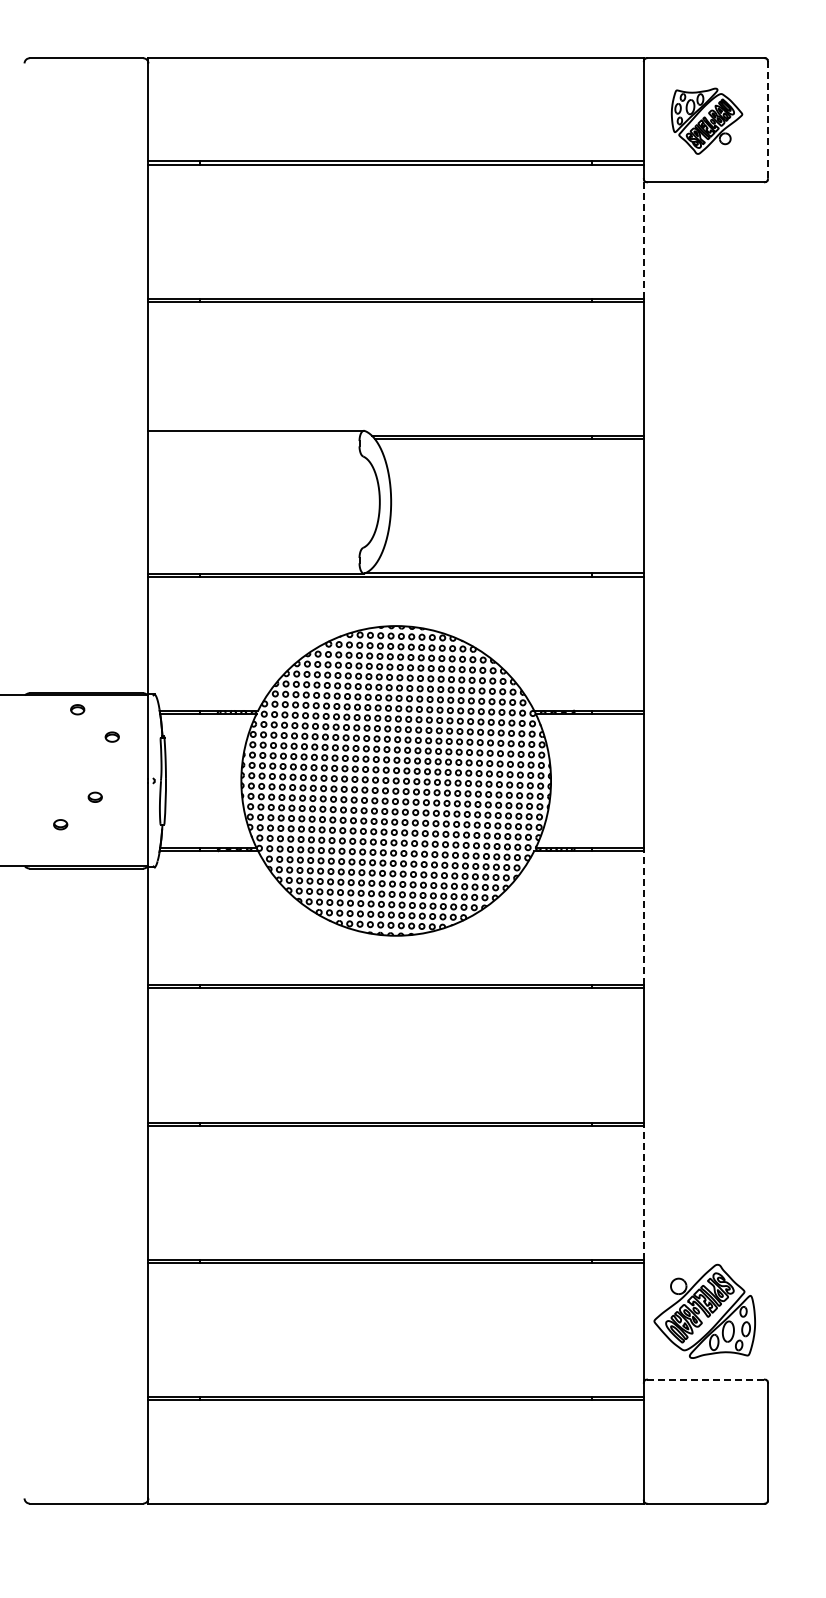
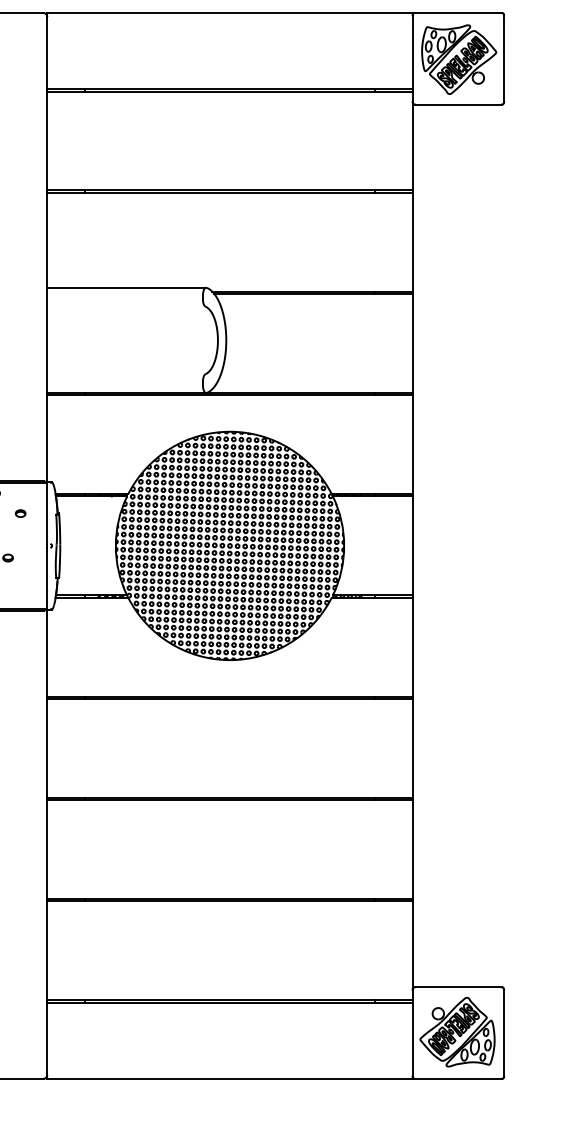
part: (706, 120) -> (458, 59), size x1.43
line: (767, 120) -> (503, 59), dashed -> solid
line: (643, 239) -> (412, 146), dashed -> solid
line: (643, 917) -> (412, 646), dashed -> solid
line: (643, 1192) -> (412, 849), dashed -> solid
part: (704, 1310) -> (457, 1031), moved
line: (705, 1379) -> (458, 987), dashed -> solid

